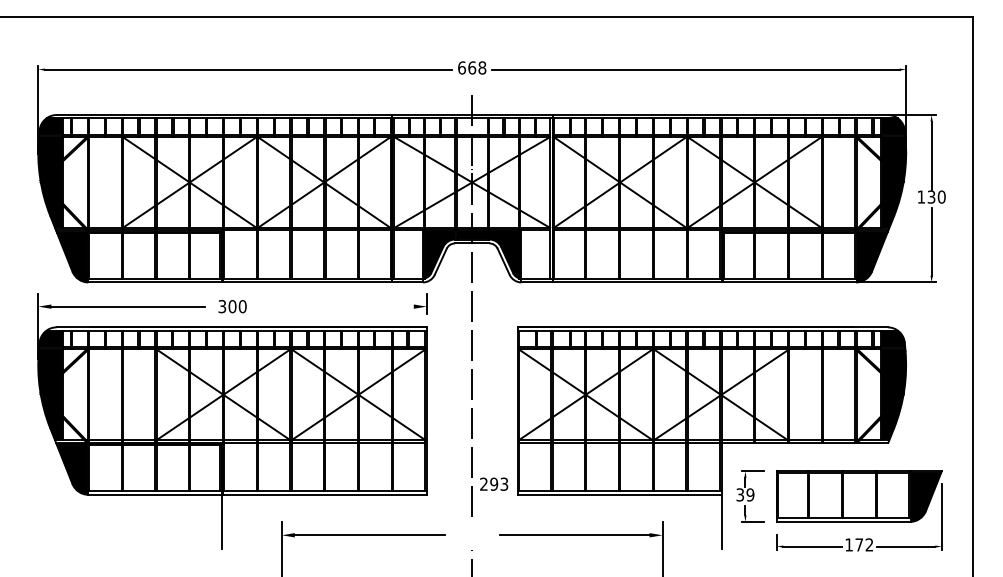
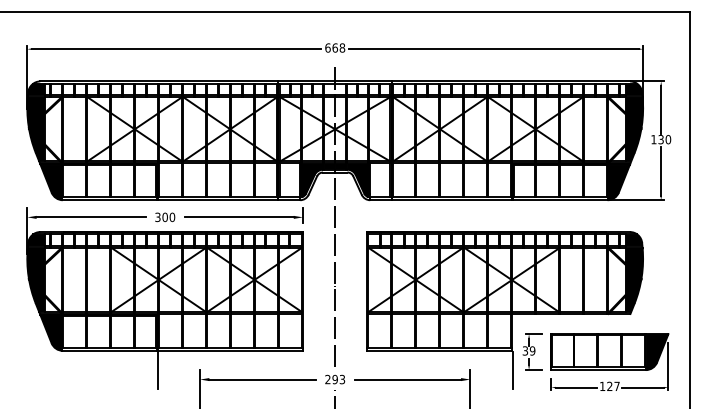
line: (336, 306) -> (238, 217), added
text: (494, 483) -> (335, 379), moved
text: (864, 544) -> (613, 386), 172 -> 127

